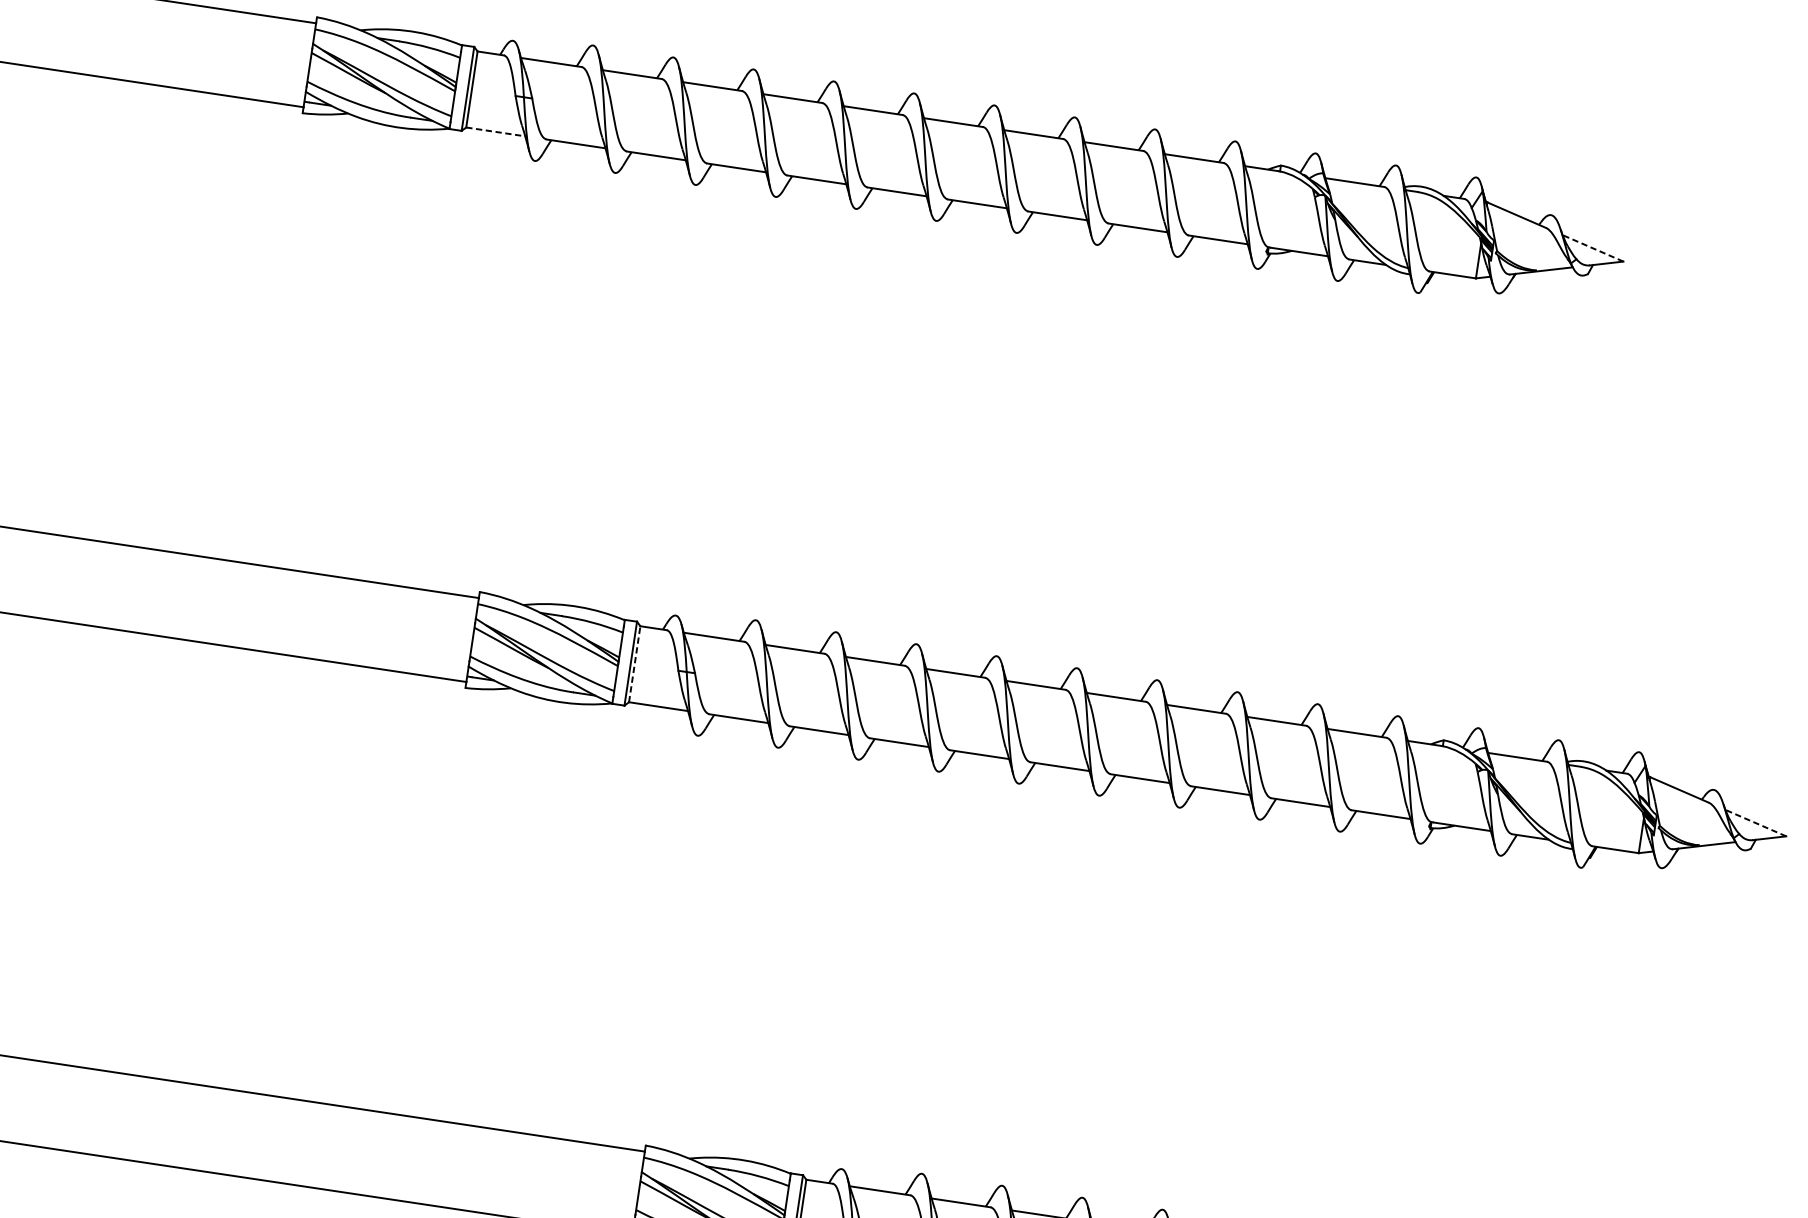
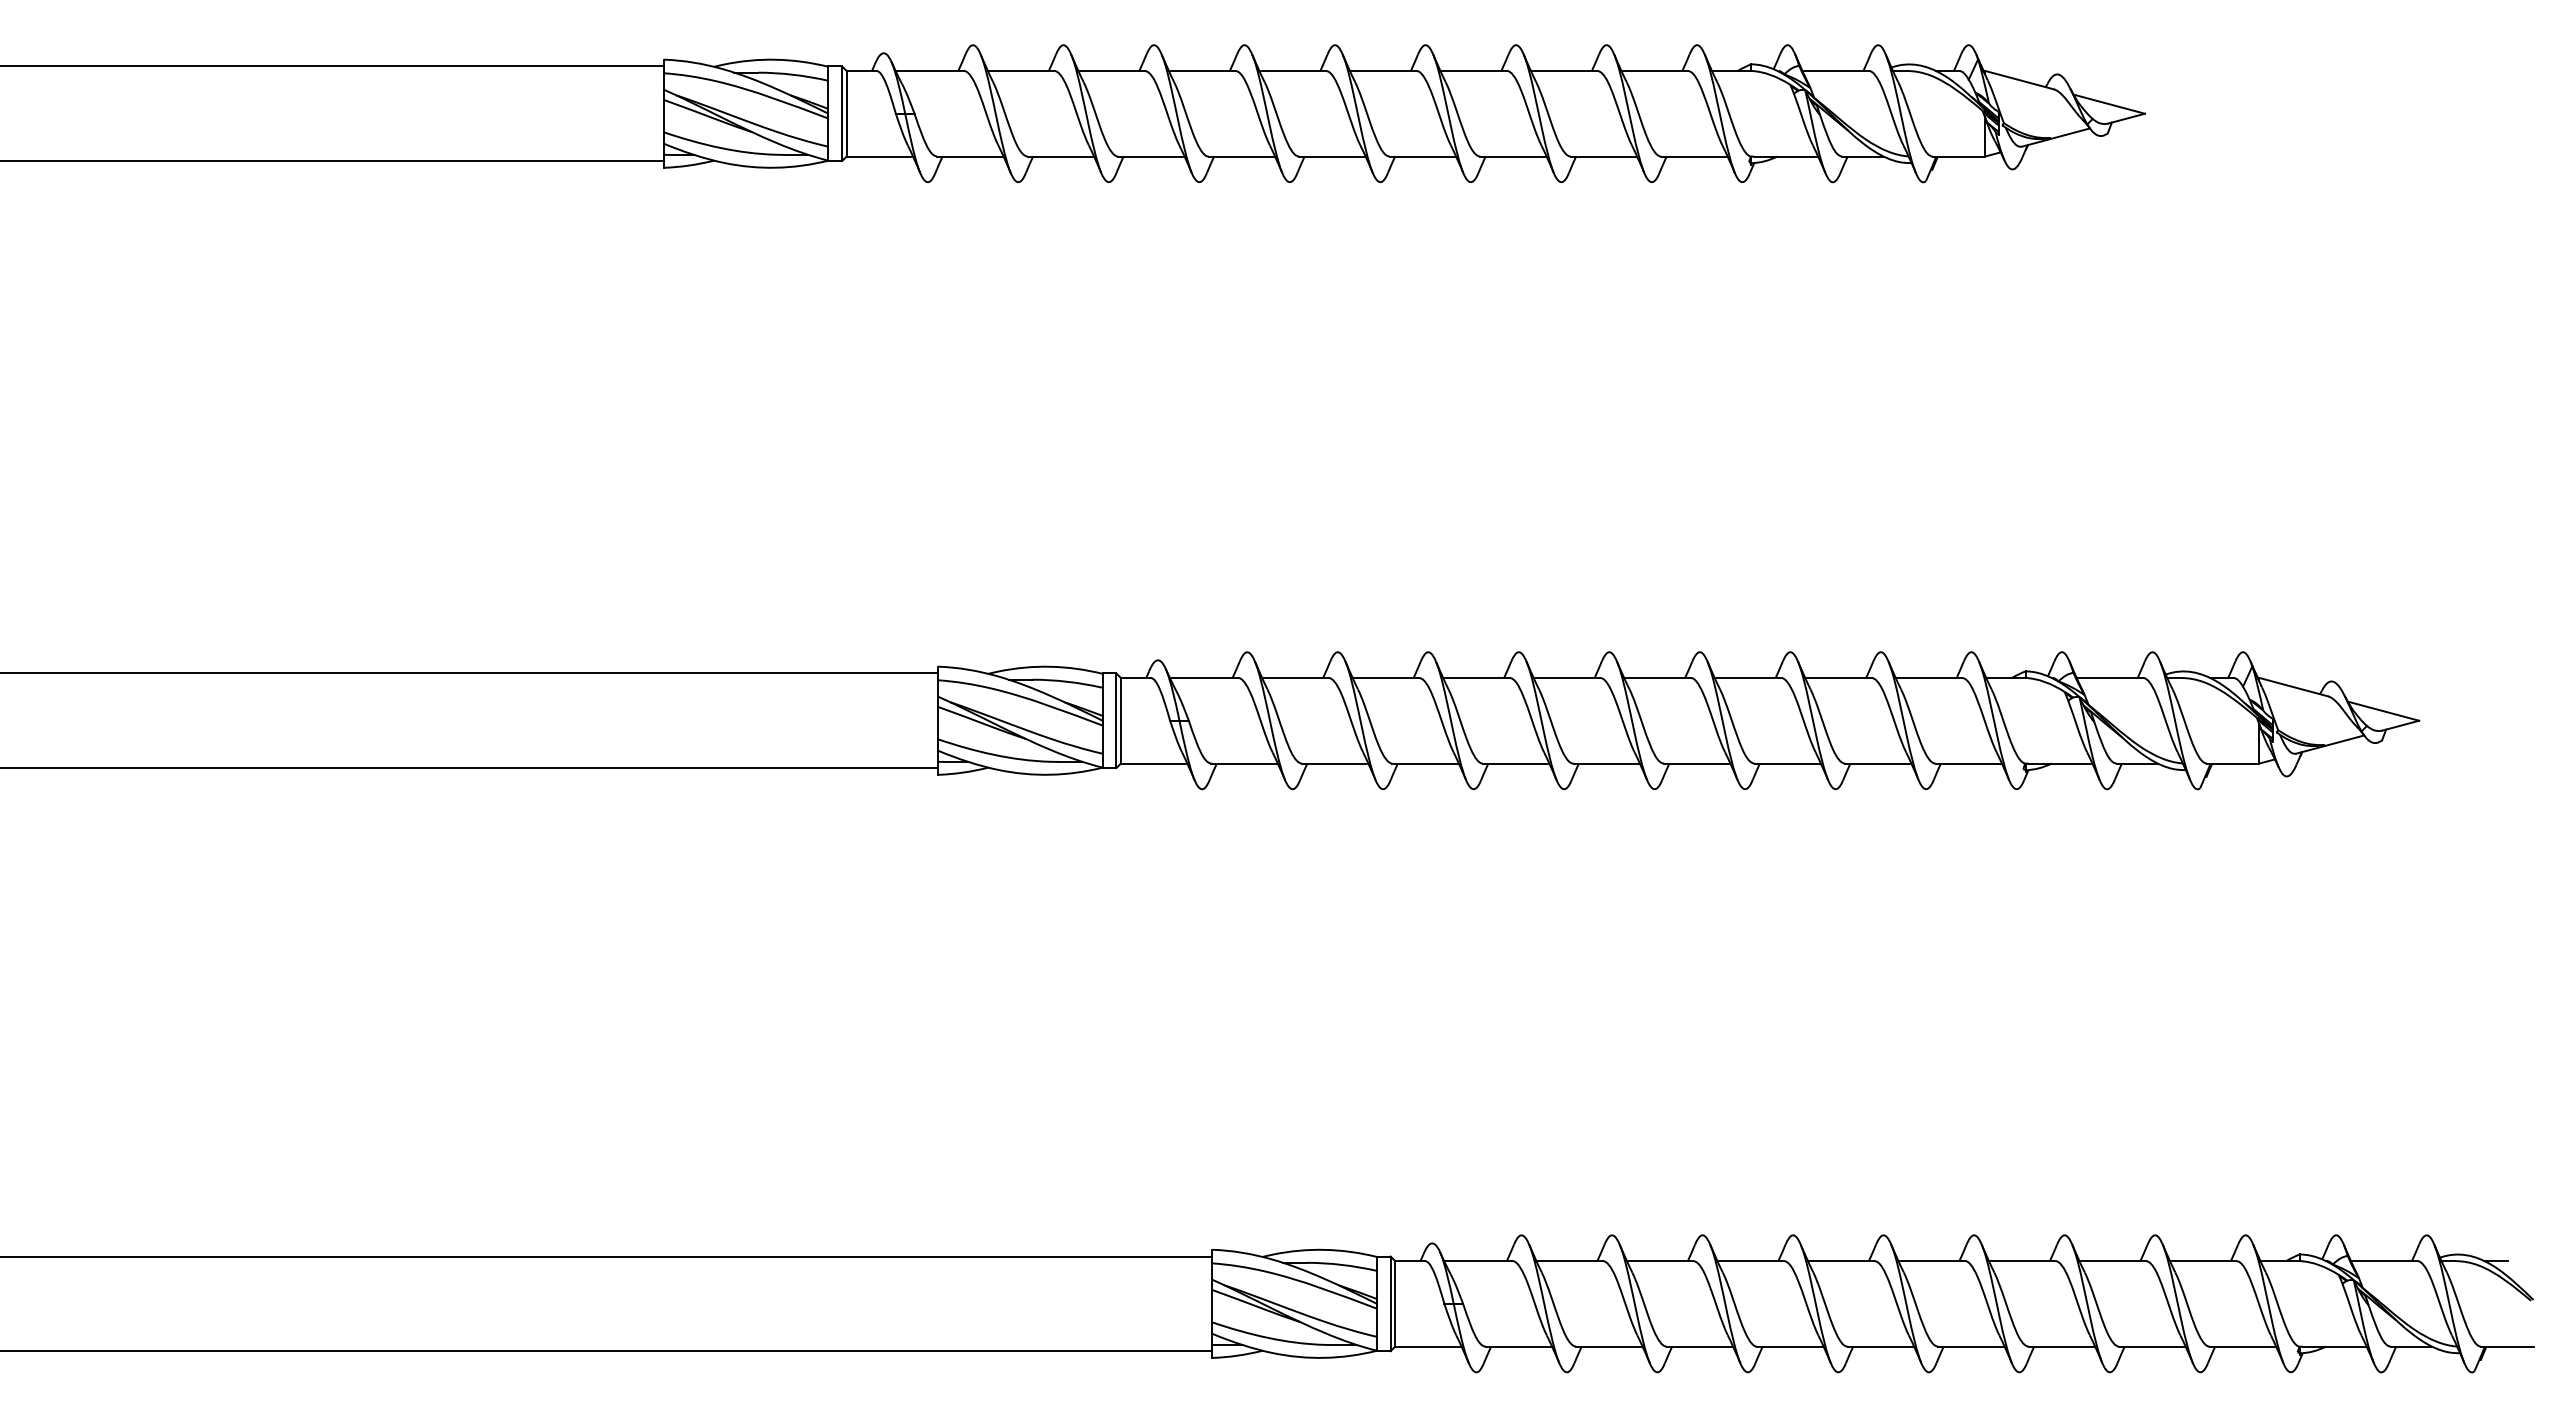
line: (496, 131) -> (880, 156), dashed -> solid
line: (1593, 248) -> (2109, 104), dashed -> solid
line: (634, 663) -> (1120, 720), dashed -> solid
line: (1755, 823) -> (2383, 711), dashed -> solid

